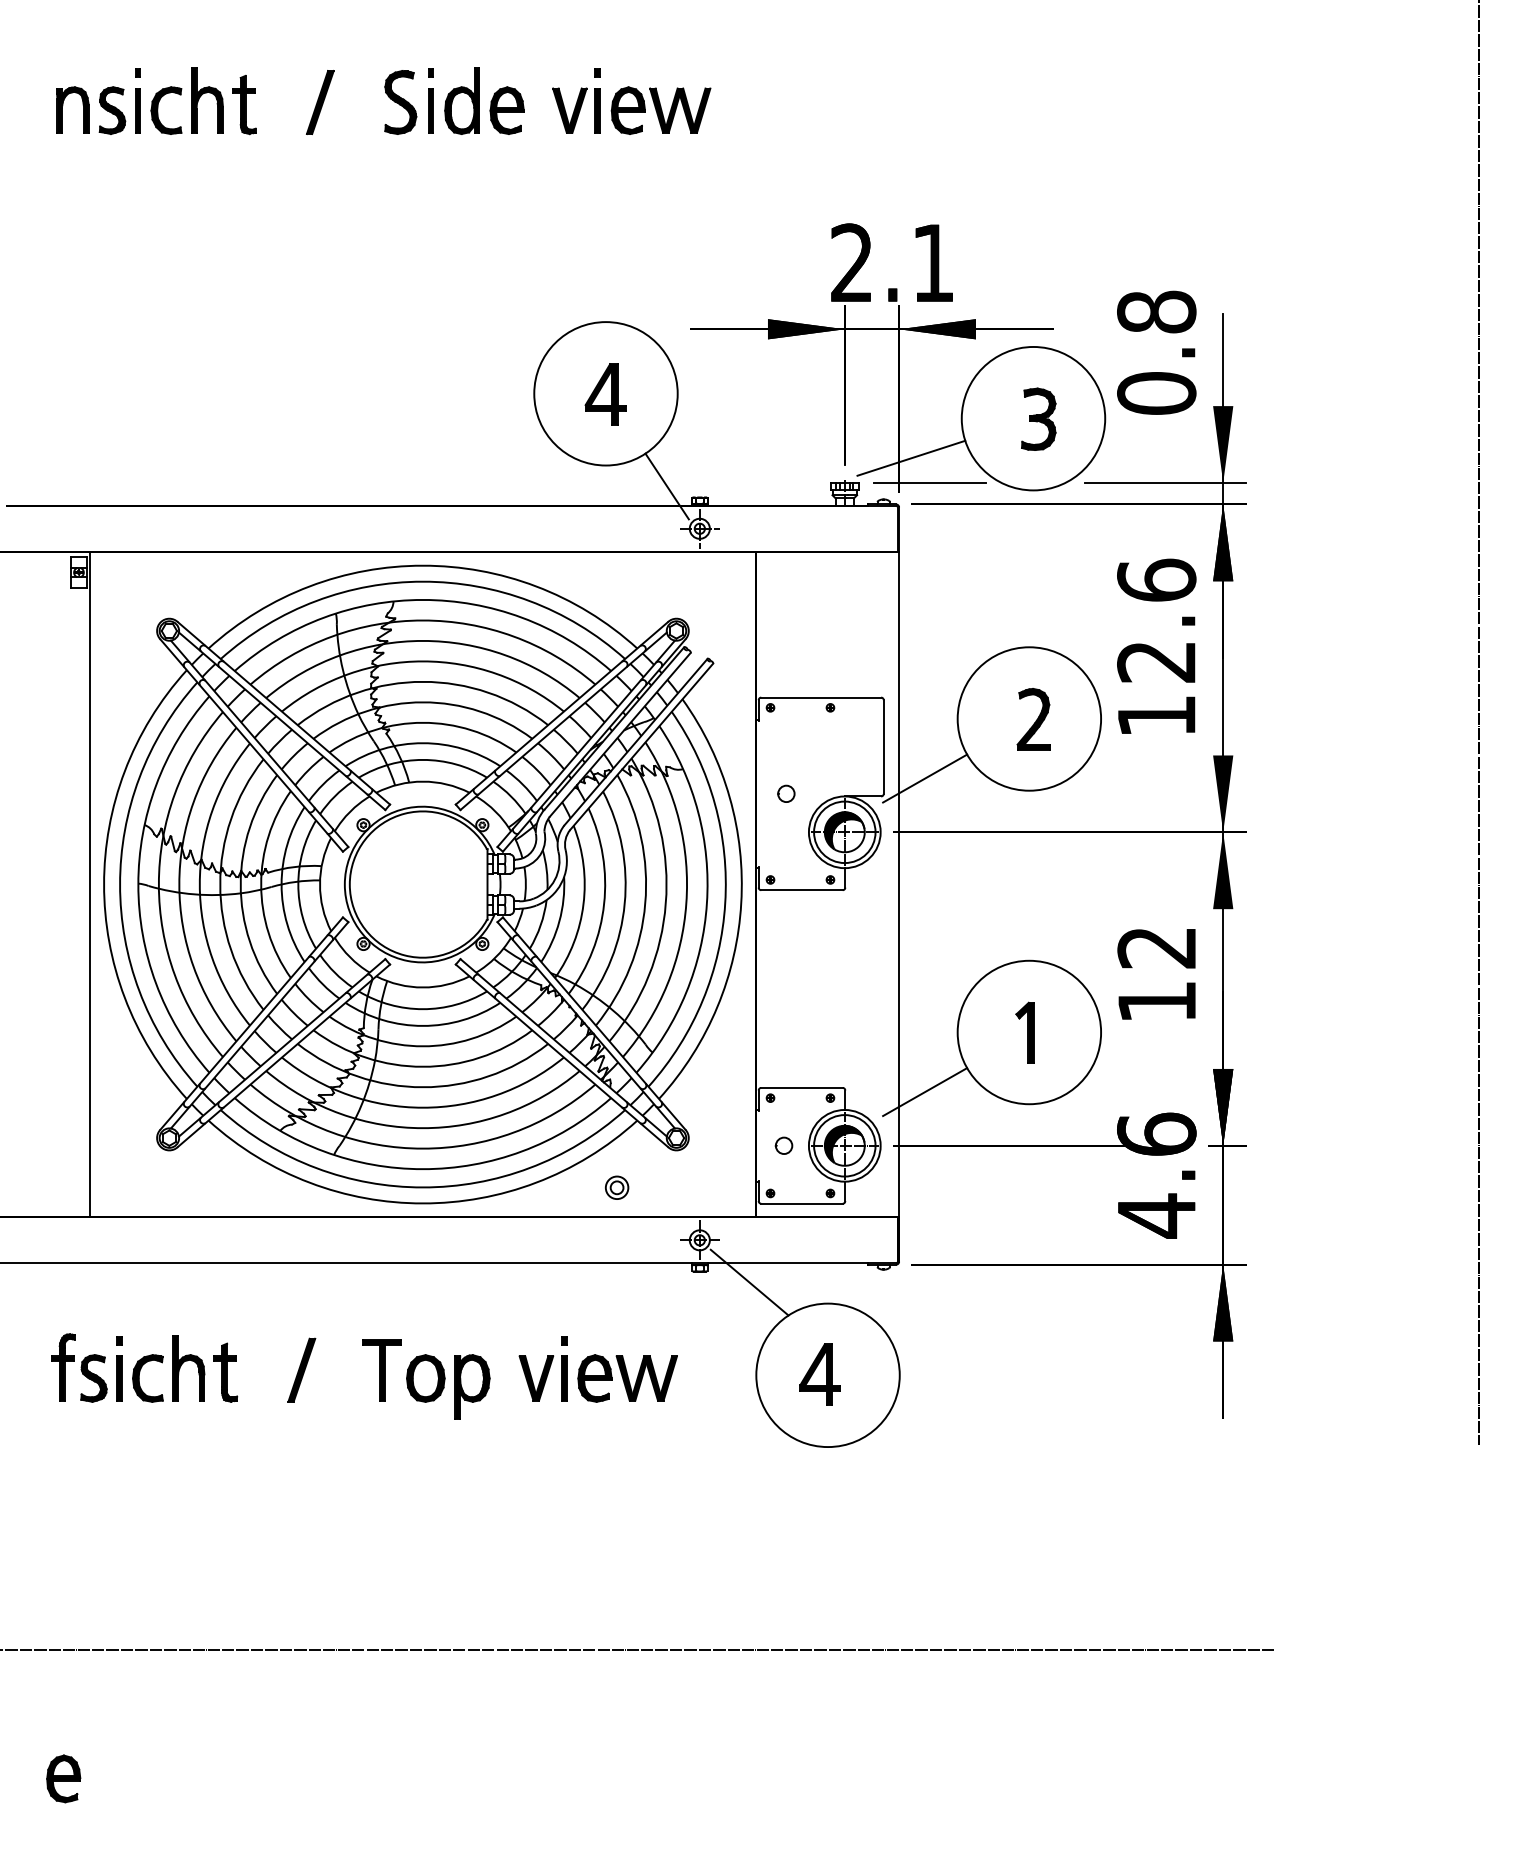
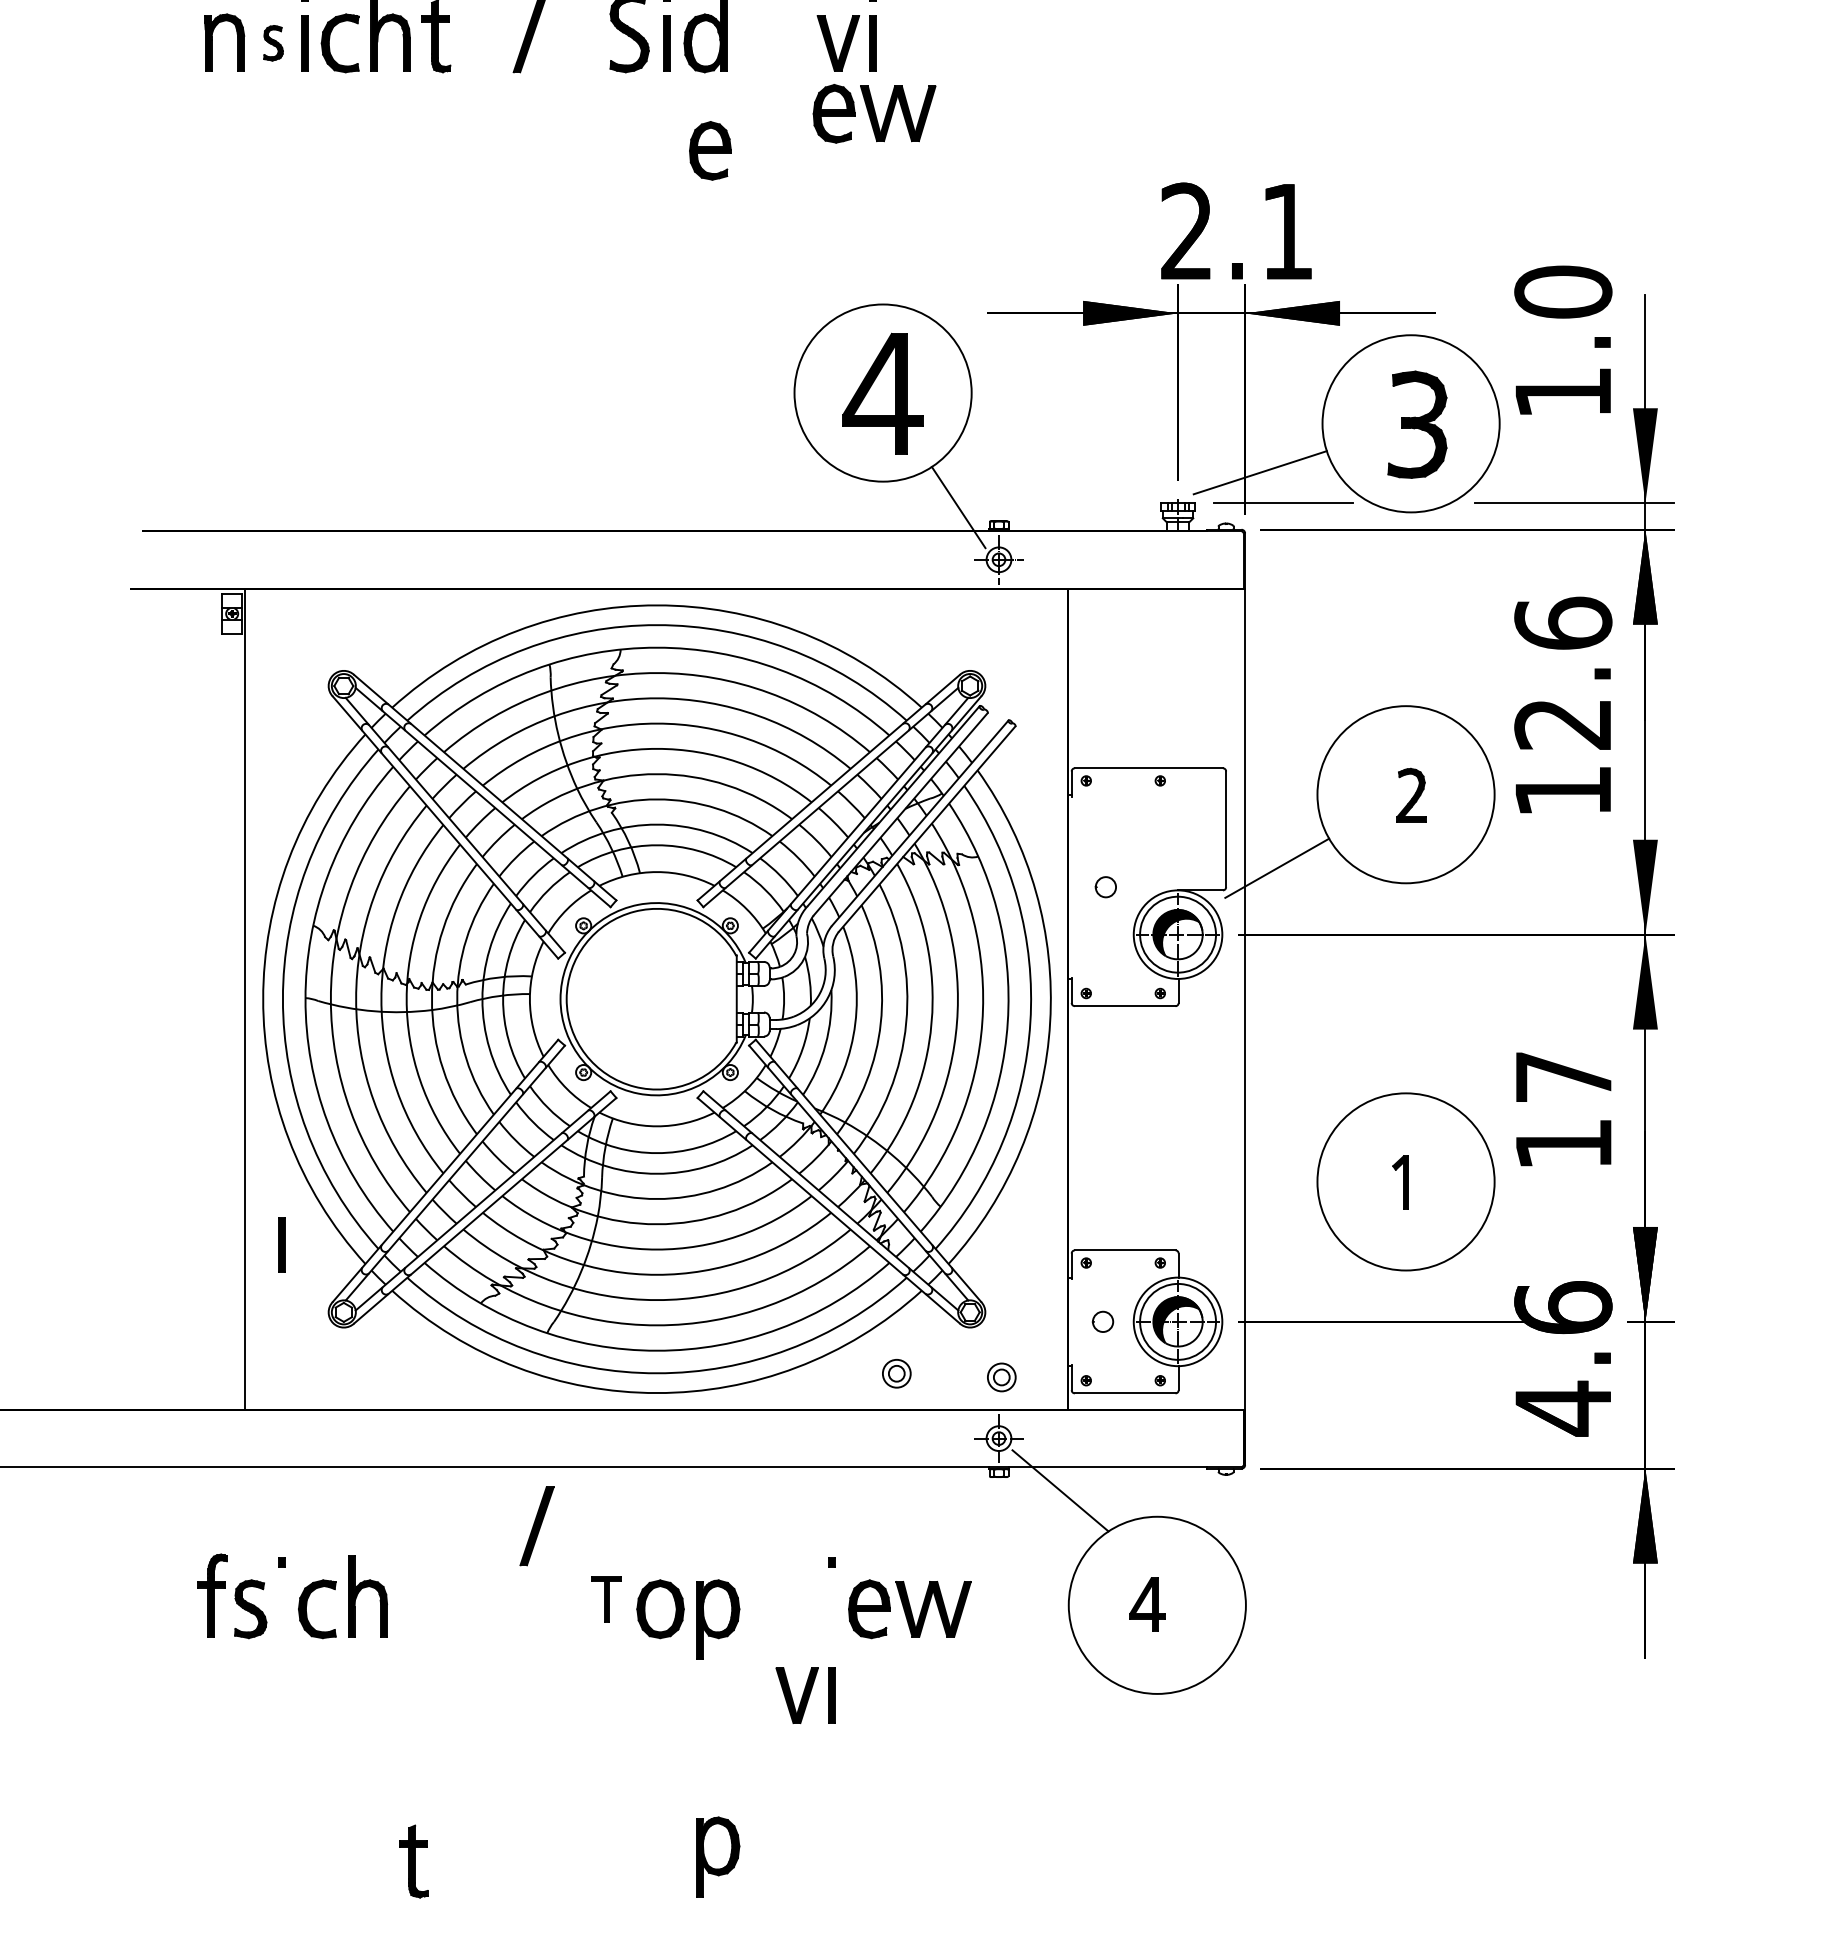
part: (112, 110) -> (273, 43), size x0.6
part: (506, 110) -> (709, 150), moved
part: (660, 110) -> (873, 113), moved
text: (1156, 352) -> (1563, 342), 0.8 -> 1.0
part: (605, 394) -> (882, 393), size x1.6
part: (1038, 418) -> (1417, 423), size x1.4
part: (1033, 719) -> (1411, 795), size x0.7
text: (1156, 947) -> (1563, 1076), 12 -> 17
part: (1024, 1032) -> (1399, 1181), size x0.7
line: (925, 1092) -> (1277, 1256), removed
part: (702, 1190) -> (1002, 1377), added
part: (301, 1369) -> (536, 1525), moved
part: (381, 1370) -> (605, 1599), size x0.6
part: (225, 1372) -> (413, 1861), moved
part: (819, 1374) -> (1146, 1604), size x0.7
part: (119, 1378) -> (282, 1244), moved
part: (542, 1378) -> (804, 1695), moved
part: (472, 1578) -> (718, 1856), added

